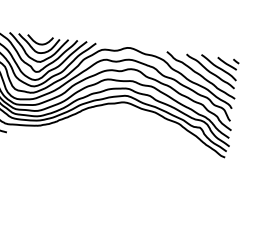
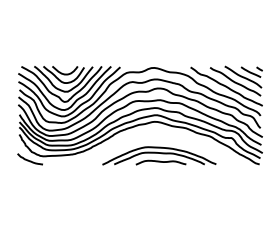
part: (125, 136) -> (159, 155), added

